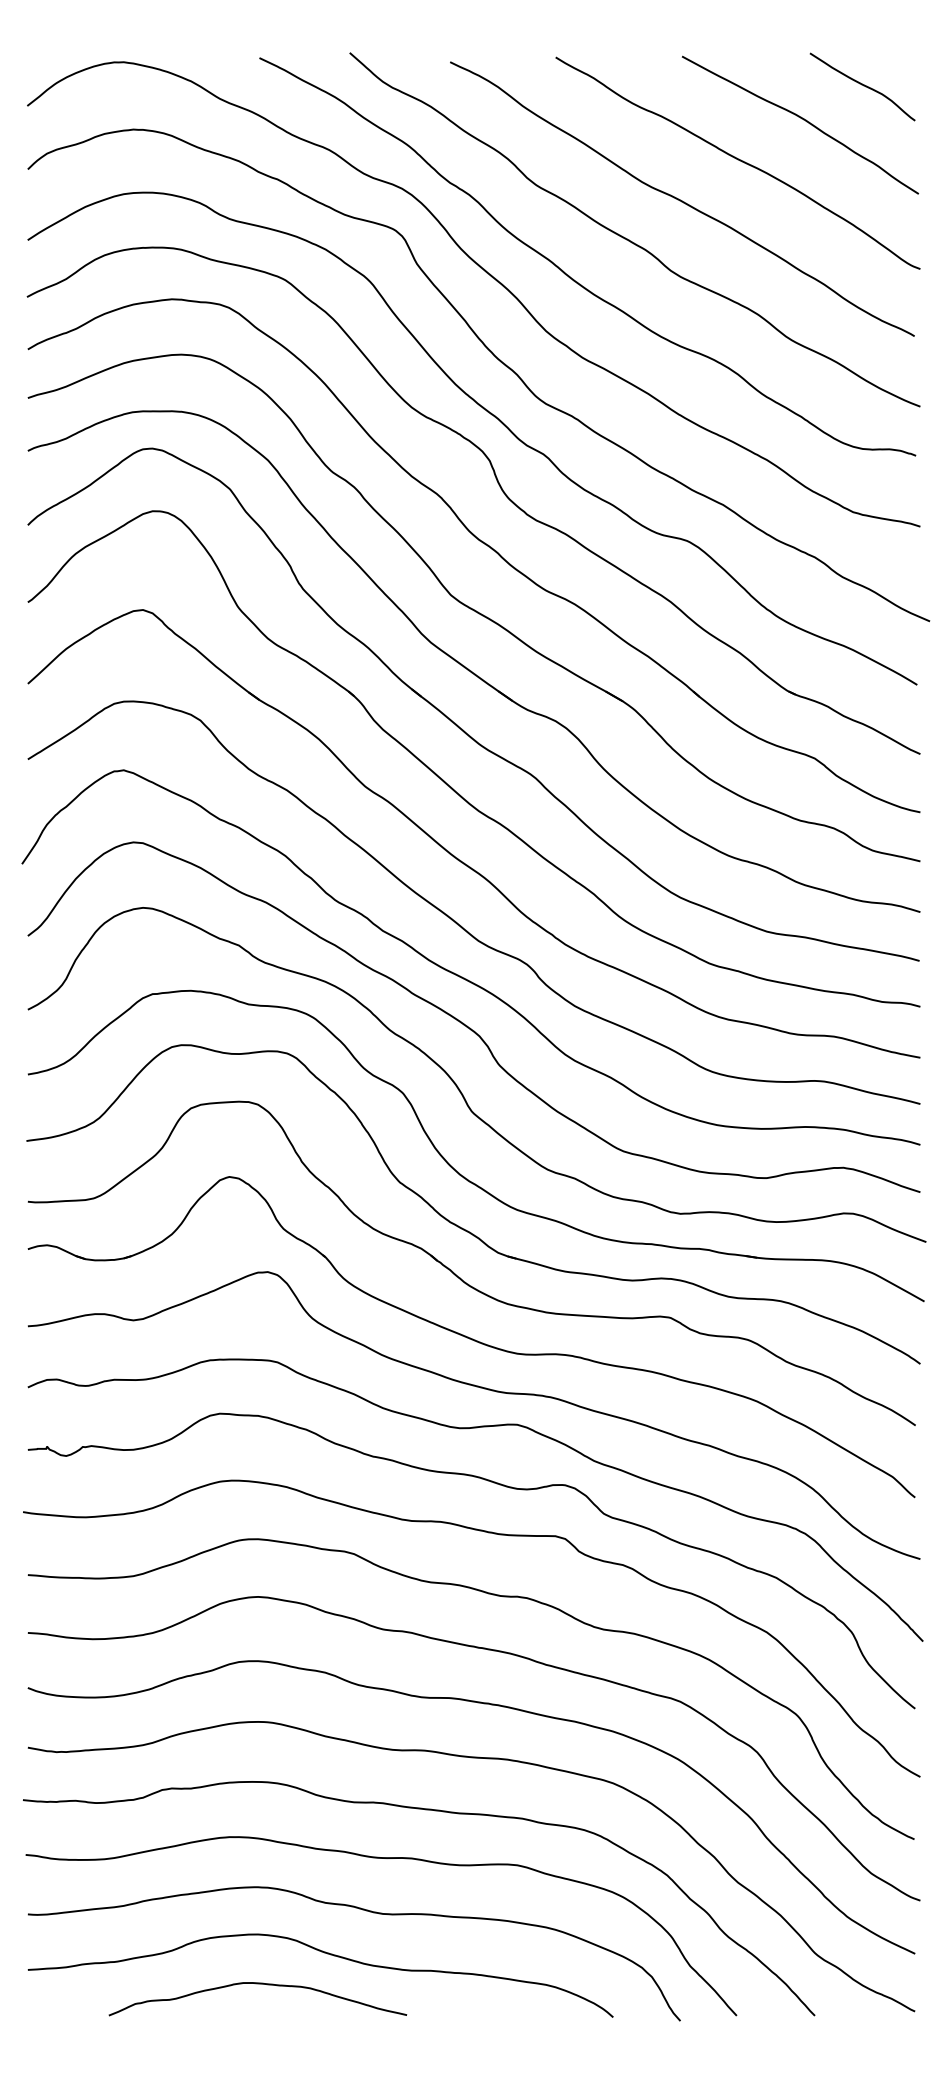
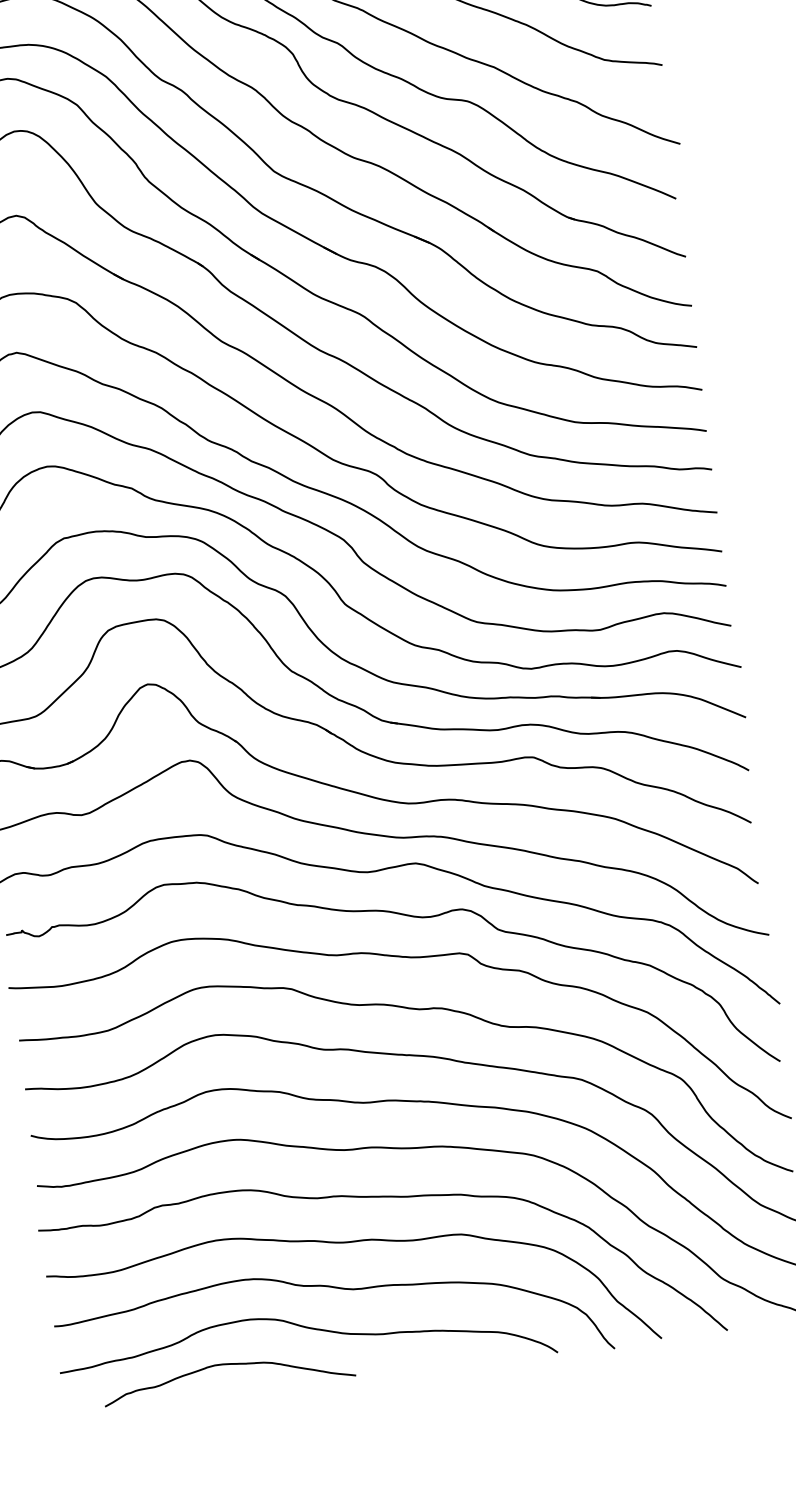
curve: (257, 1984) -> (227, 1365), moved

